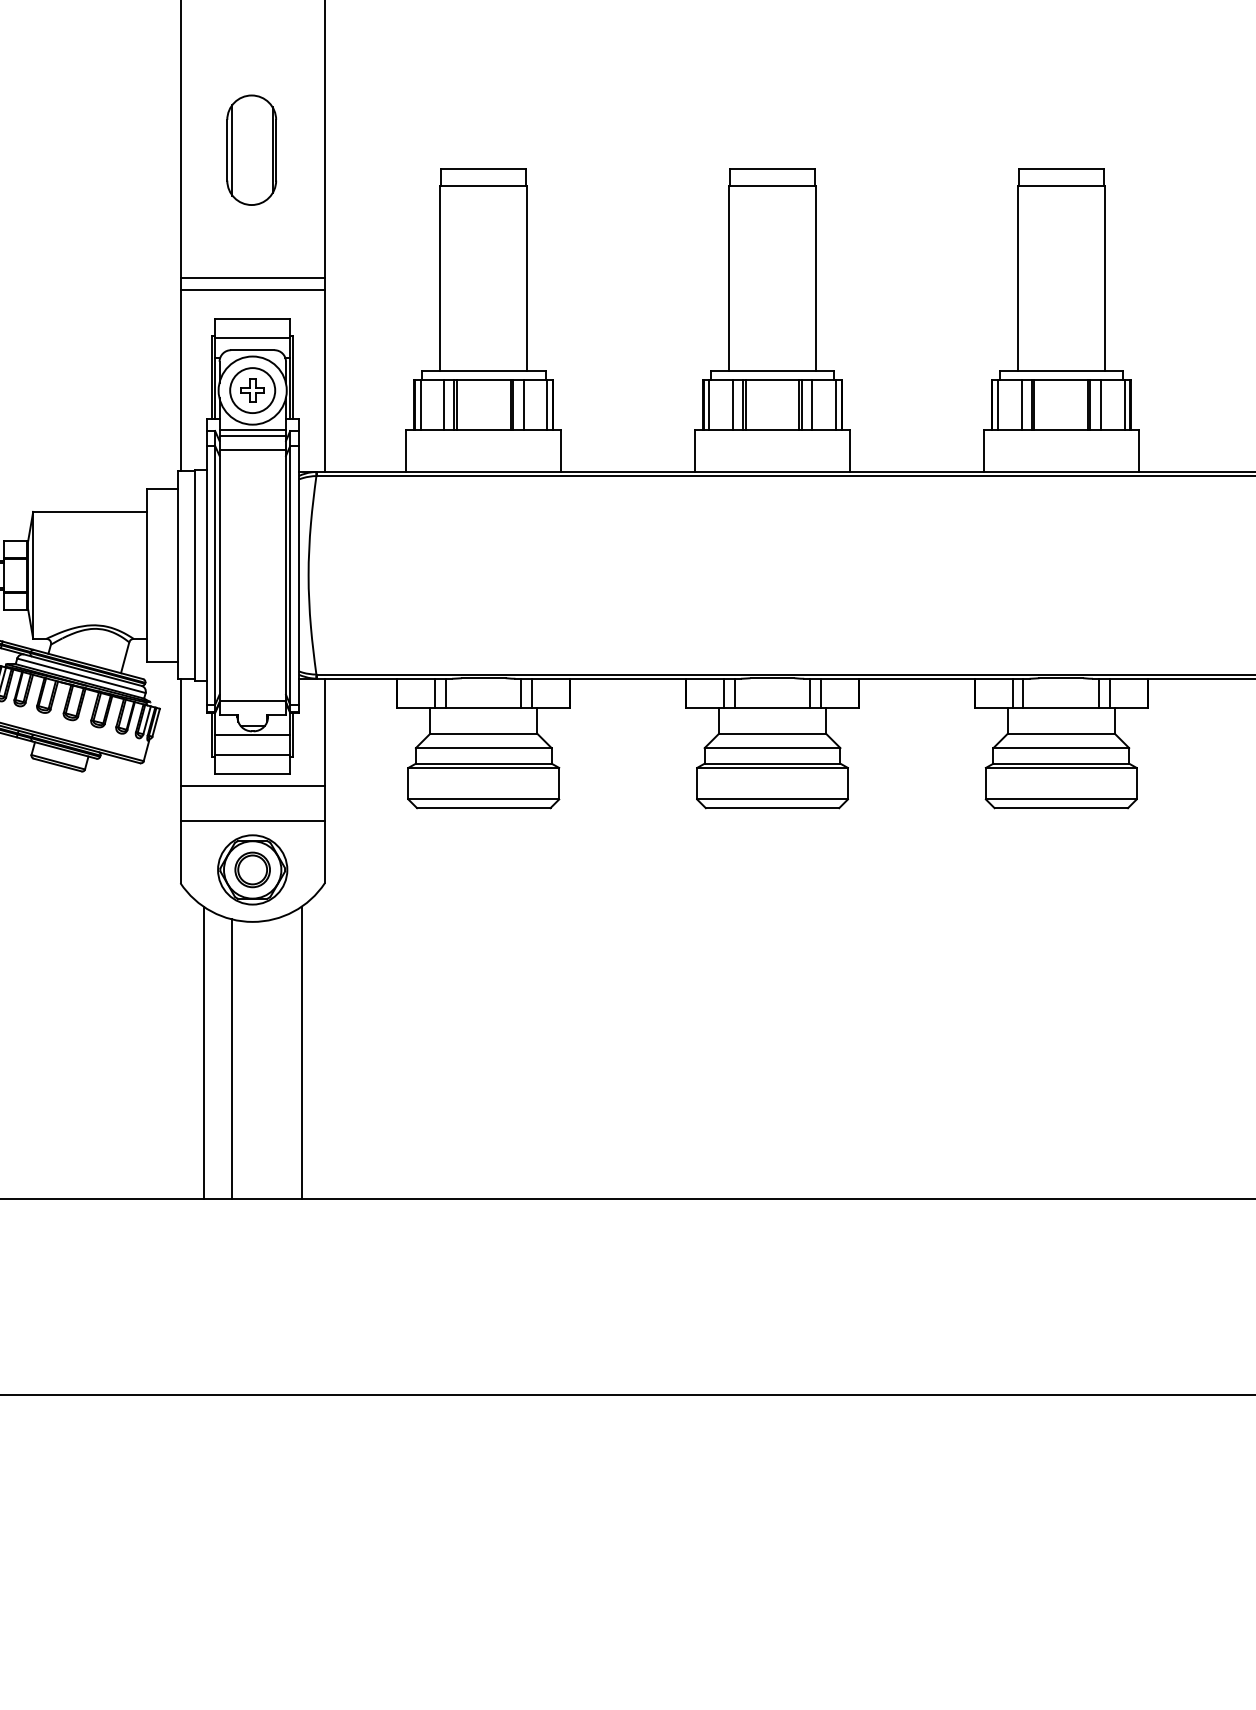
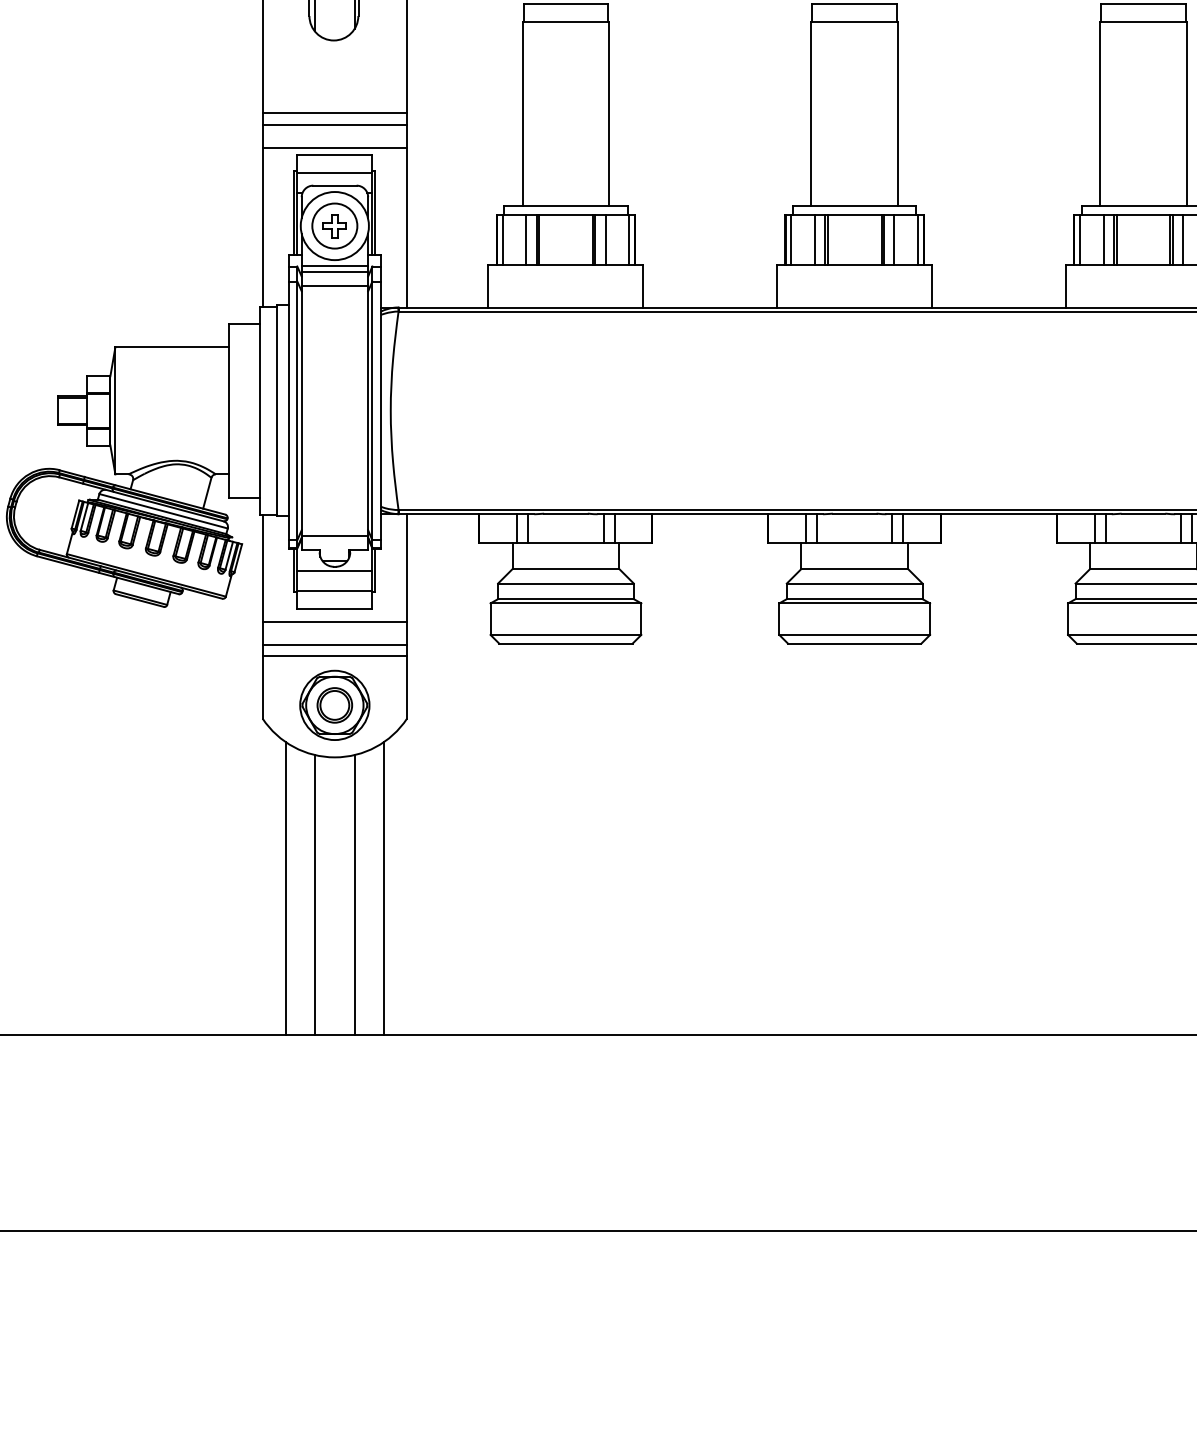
line: (252, 312) -> (334, 147), added
line: (252, 809) -> (334, 644), added
line: (272, 1059) -> (354, 894), added

